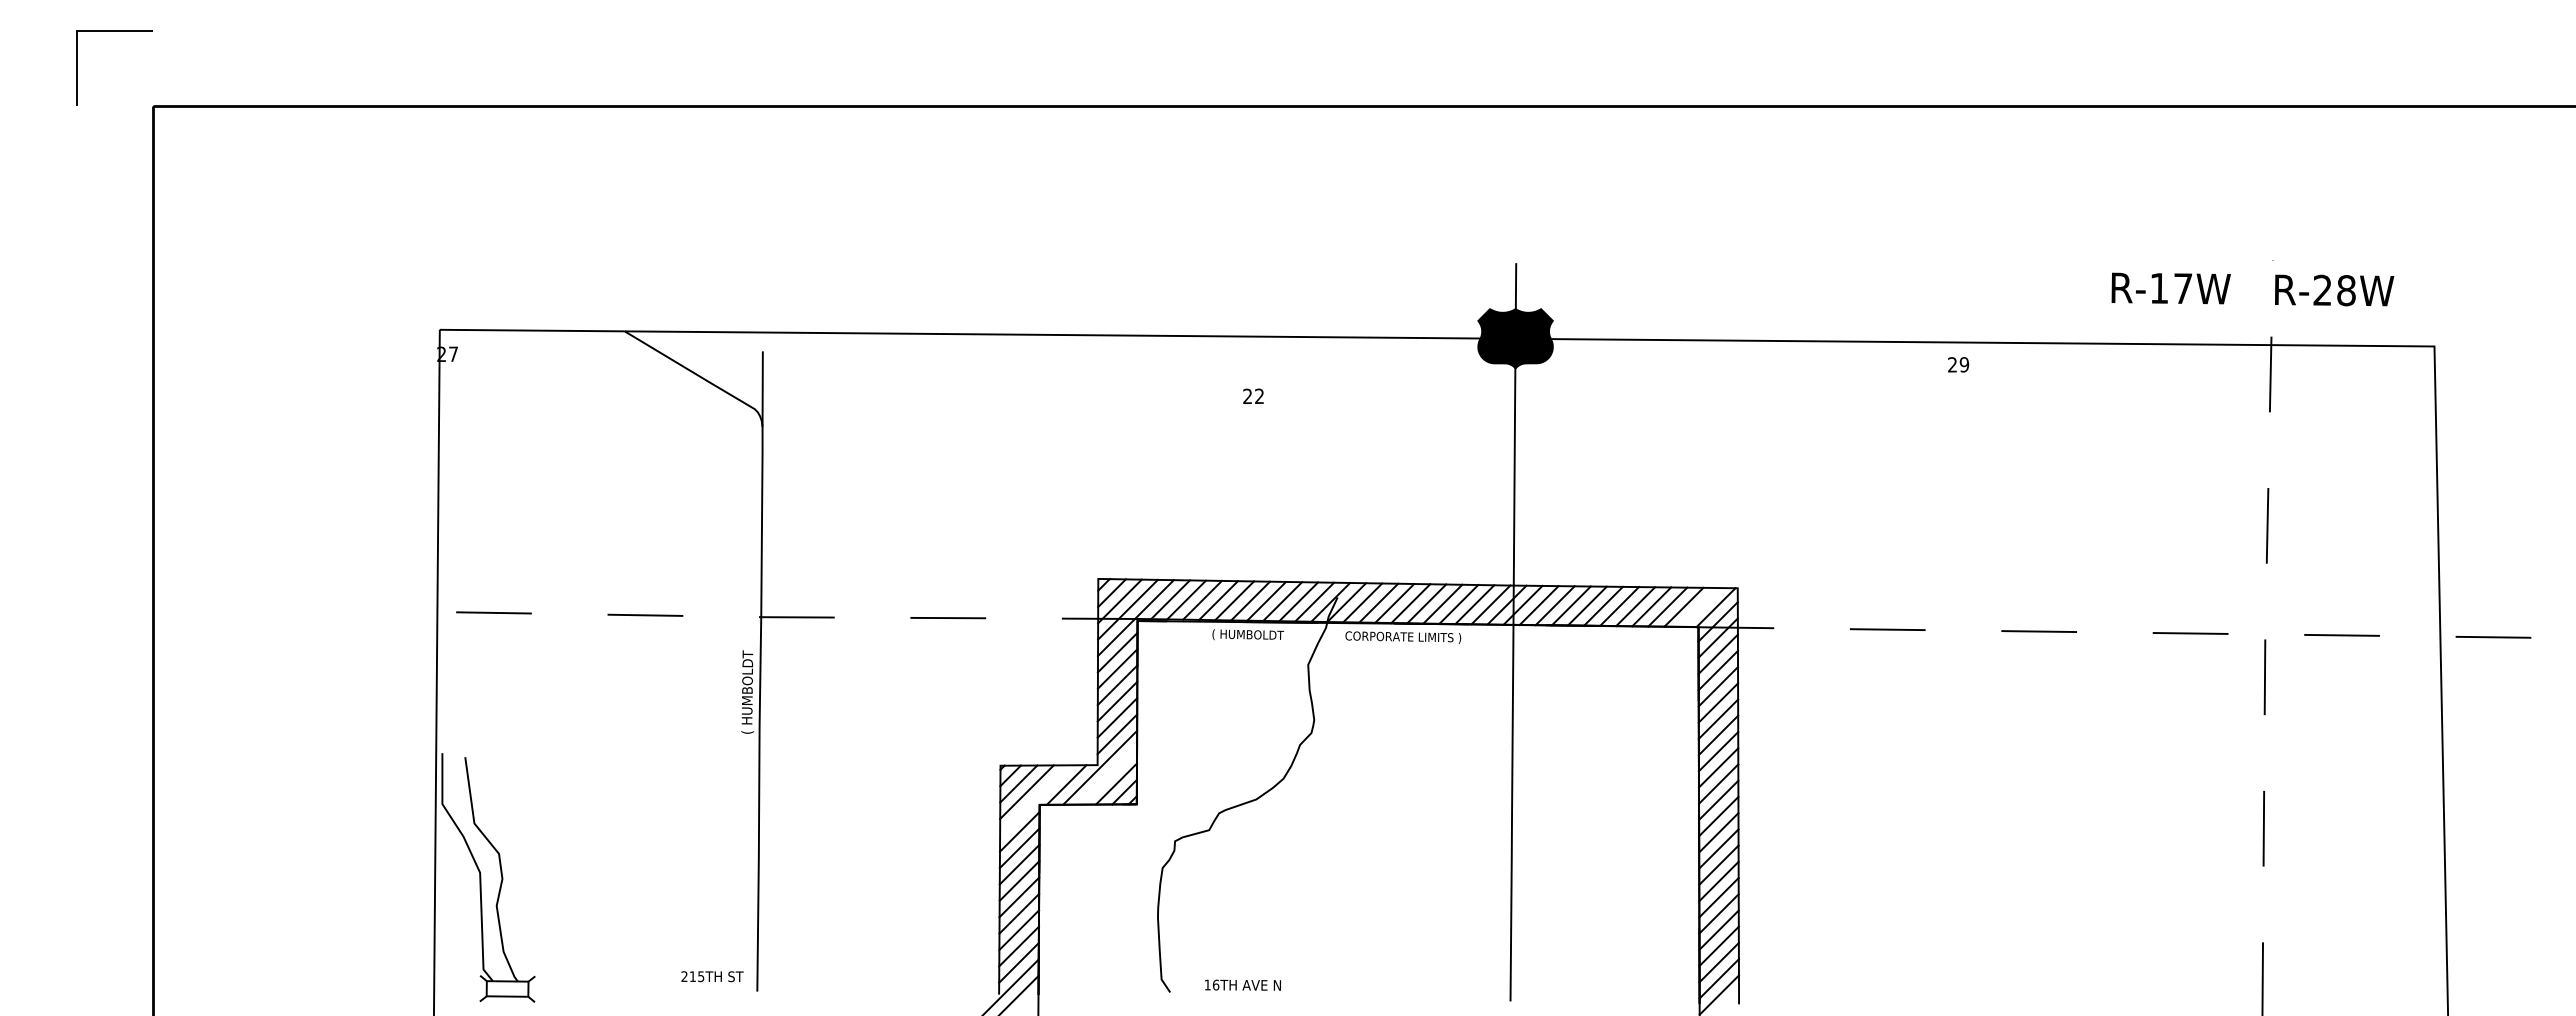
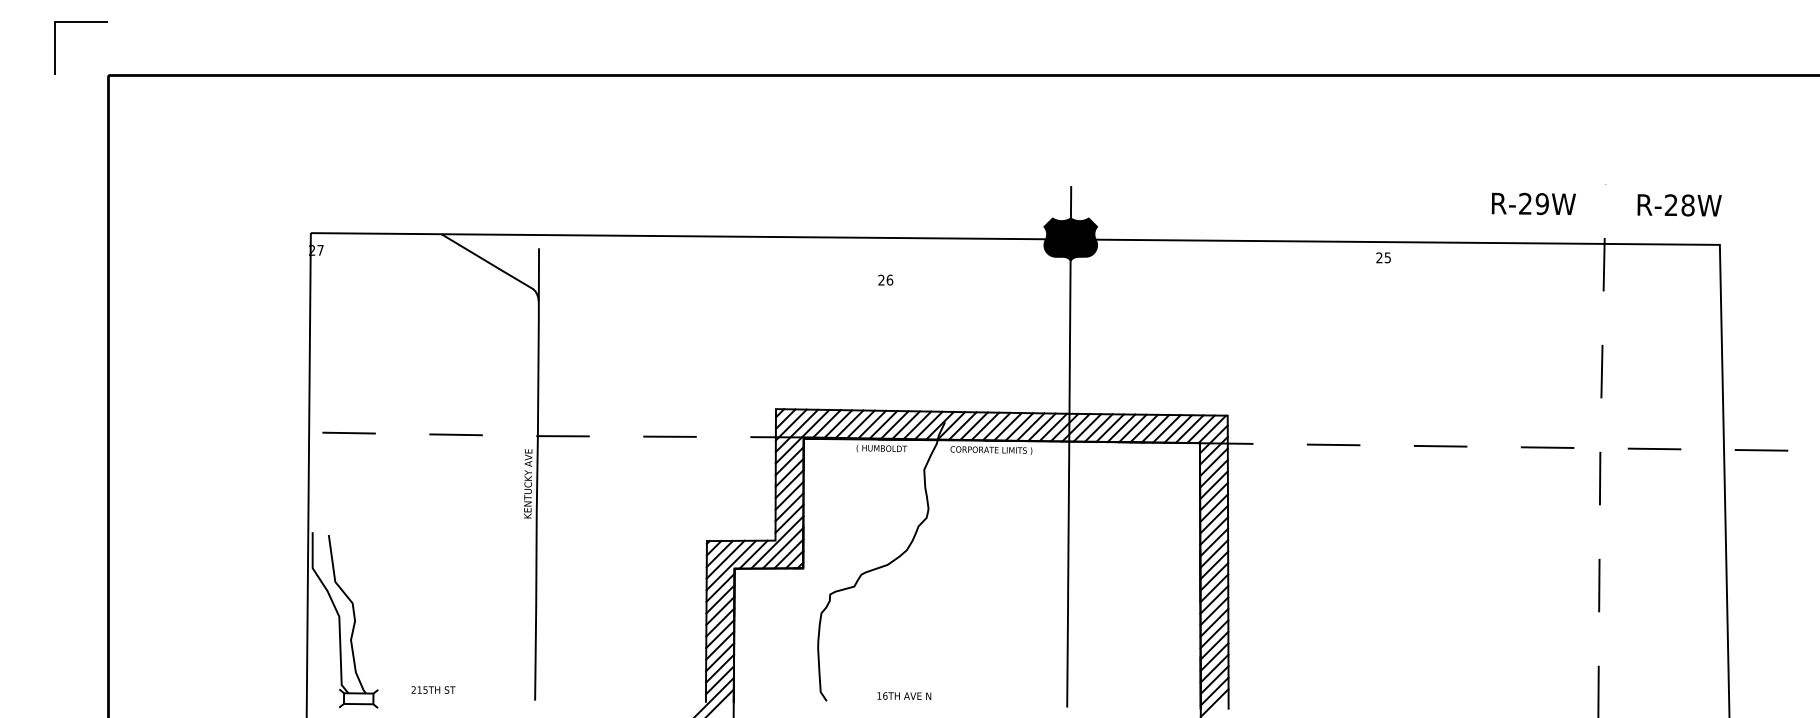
text: (2171, 288) -> (1534, 203), R-17W -> R-29W
text: (2334, 290) -> (1679, 205), moved
text: (1964, 364) -> (1387, 257), 29 -> 25
text: (1259, 396) -> (889, 280), 22 -> 26
line: (1699, 607) -> (1200, 429), added
text: (747, 684) -> (528, 483), ( HUMBOLDT -> KENTUCKY AVE
line: (1108, 775) -> (783, 547), added
line: (1035, 800) -> (731, 565), added
text: (712, 976) -> (433, 689), moved
text: (1242, 984) -> (903, 695), moved

